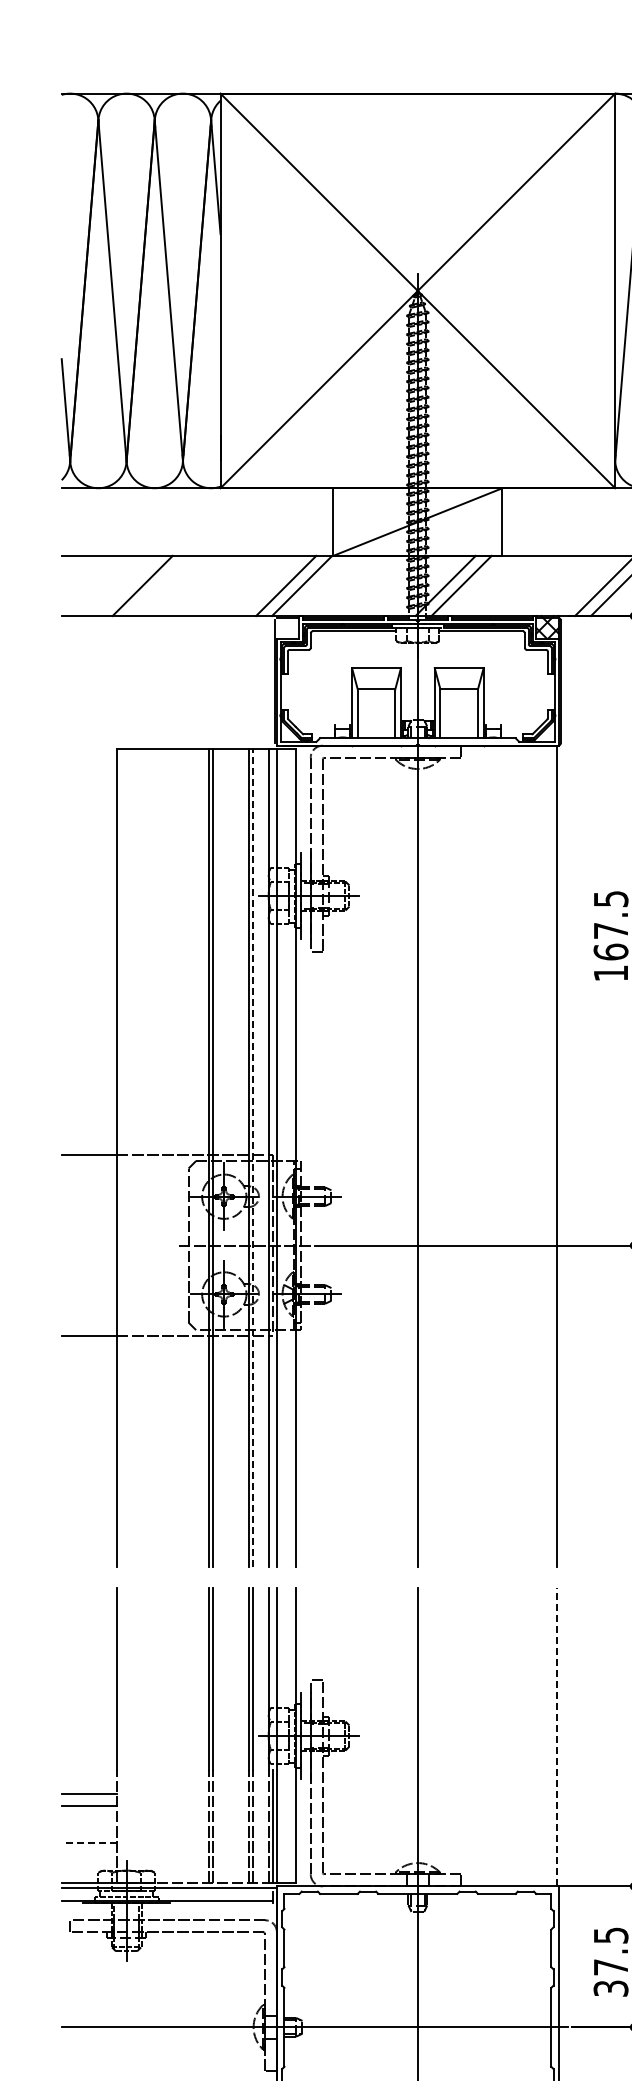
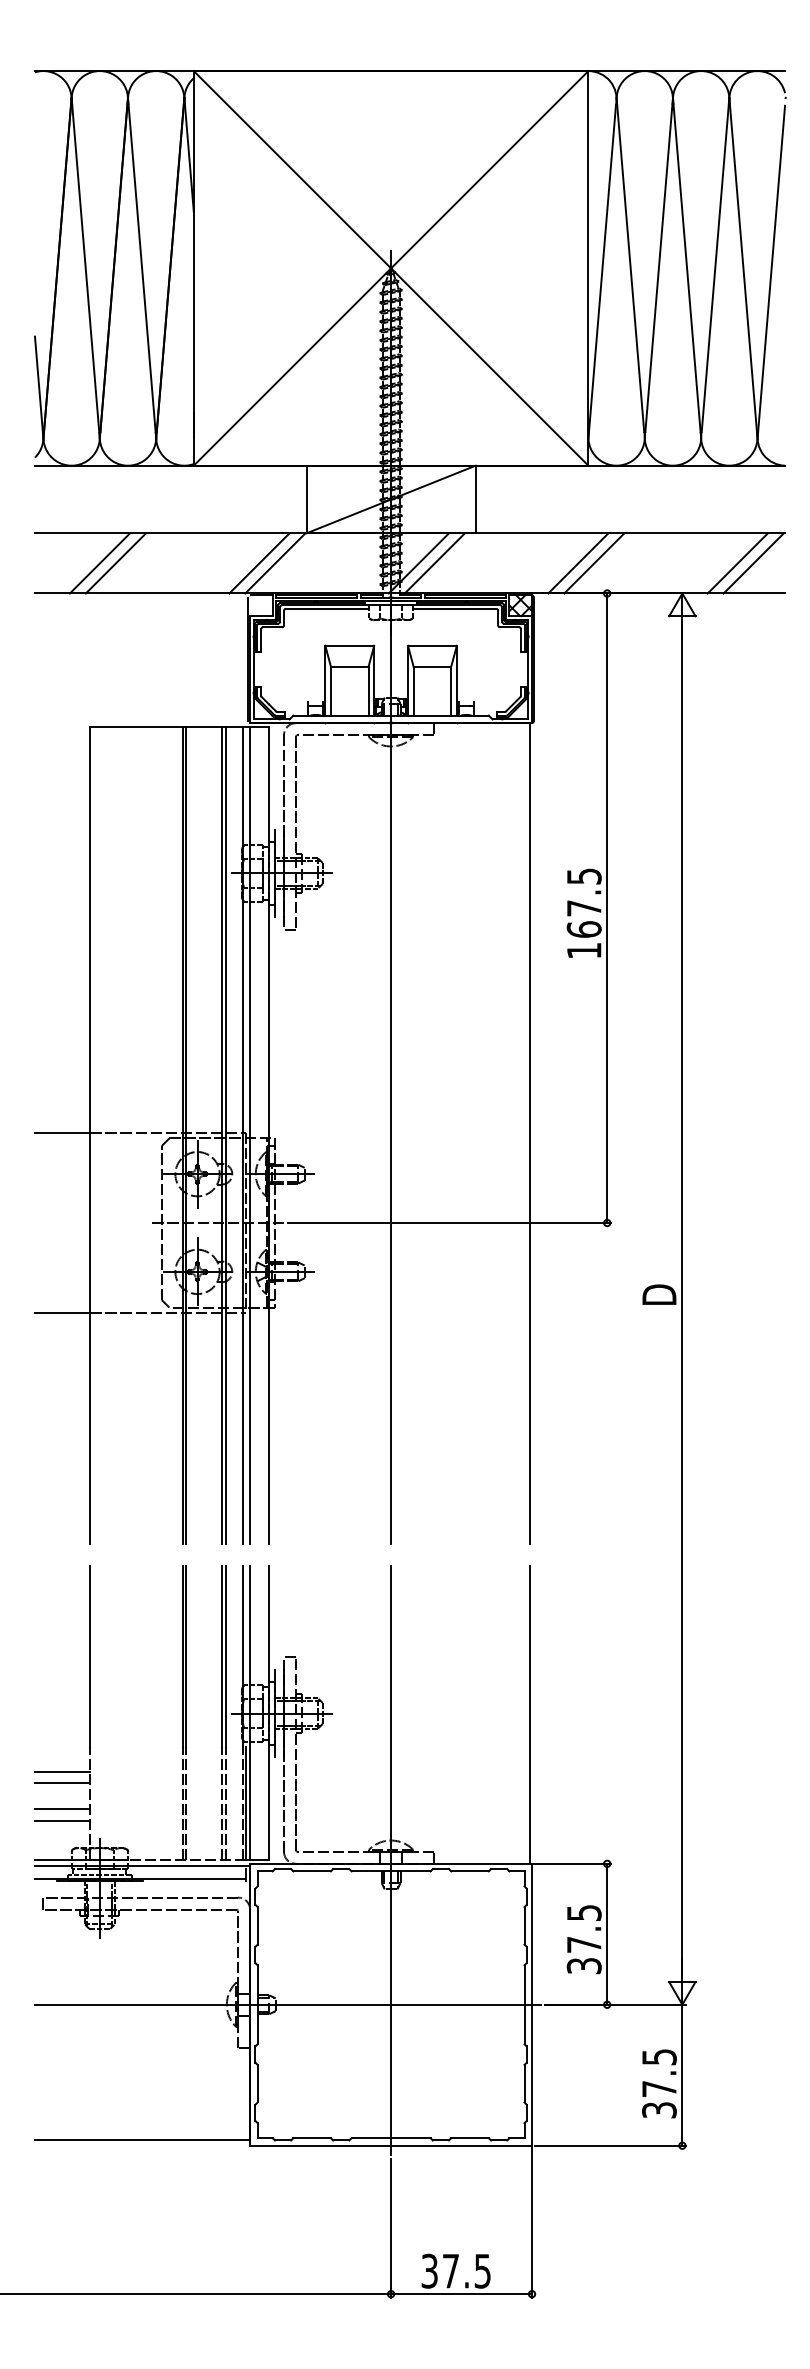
line: (126, 586) -> (99, 563), added
line: (253, 1158) -> (226, 1135), dashed -> solid
line: (557, 1737) -> (530, 1714), dashed -> solid
line: (89, 1832) -> (62, 1809), added
line: (89, 1843) -> (62, 1820), dashed -> solid

